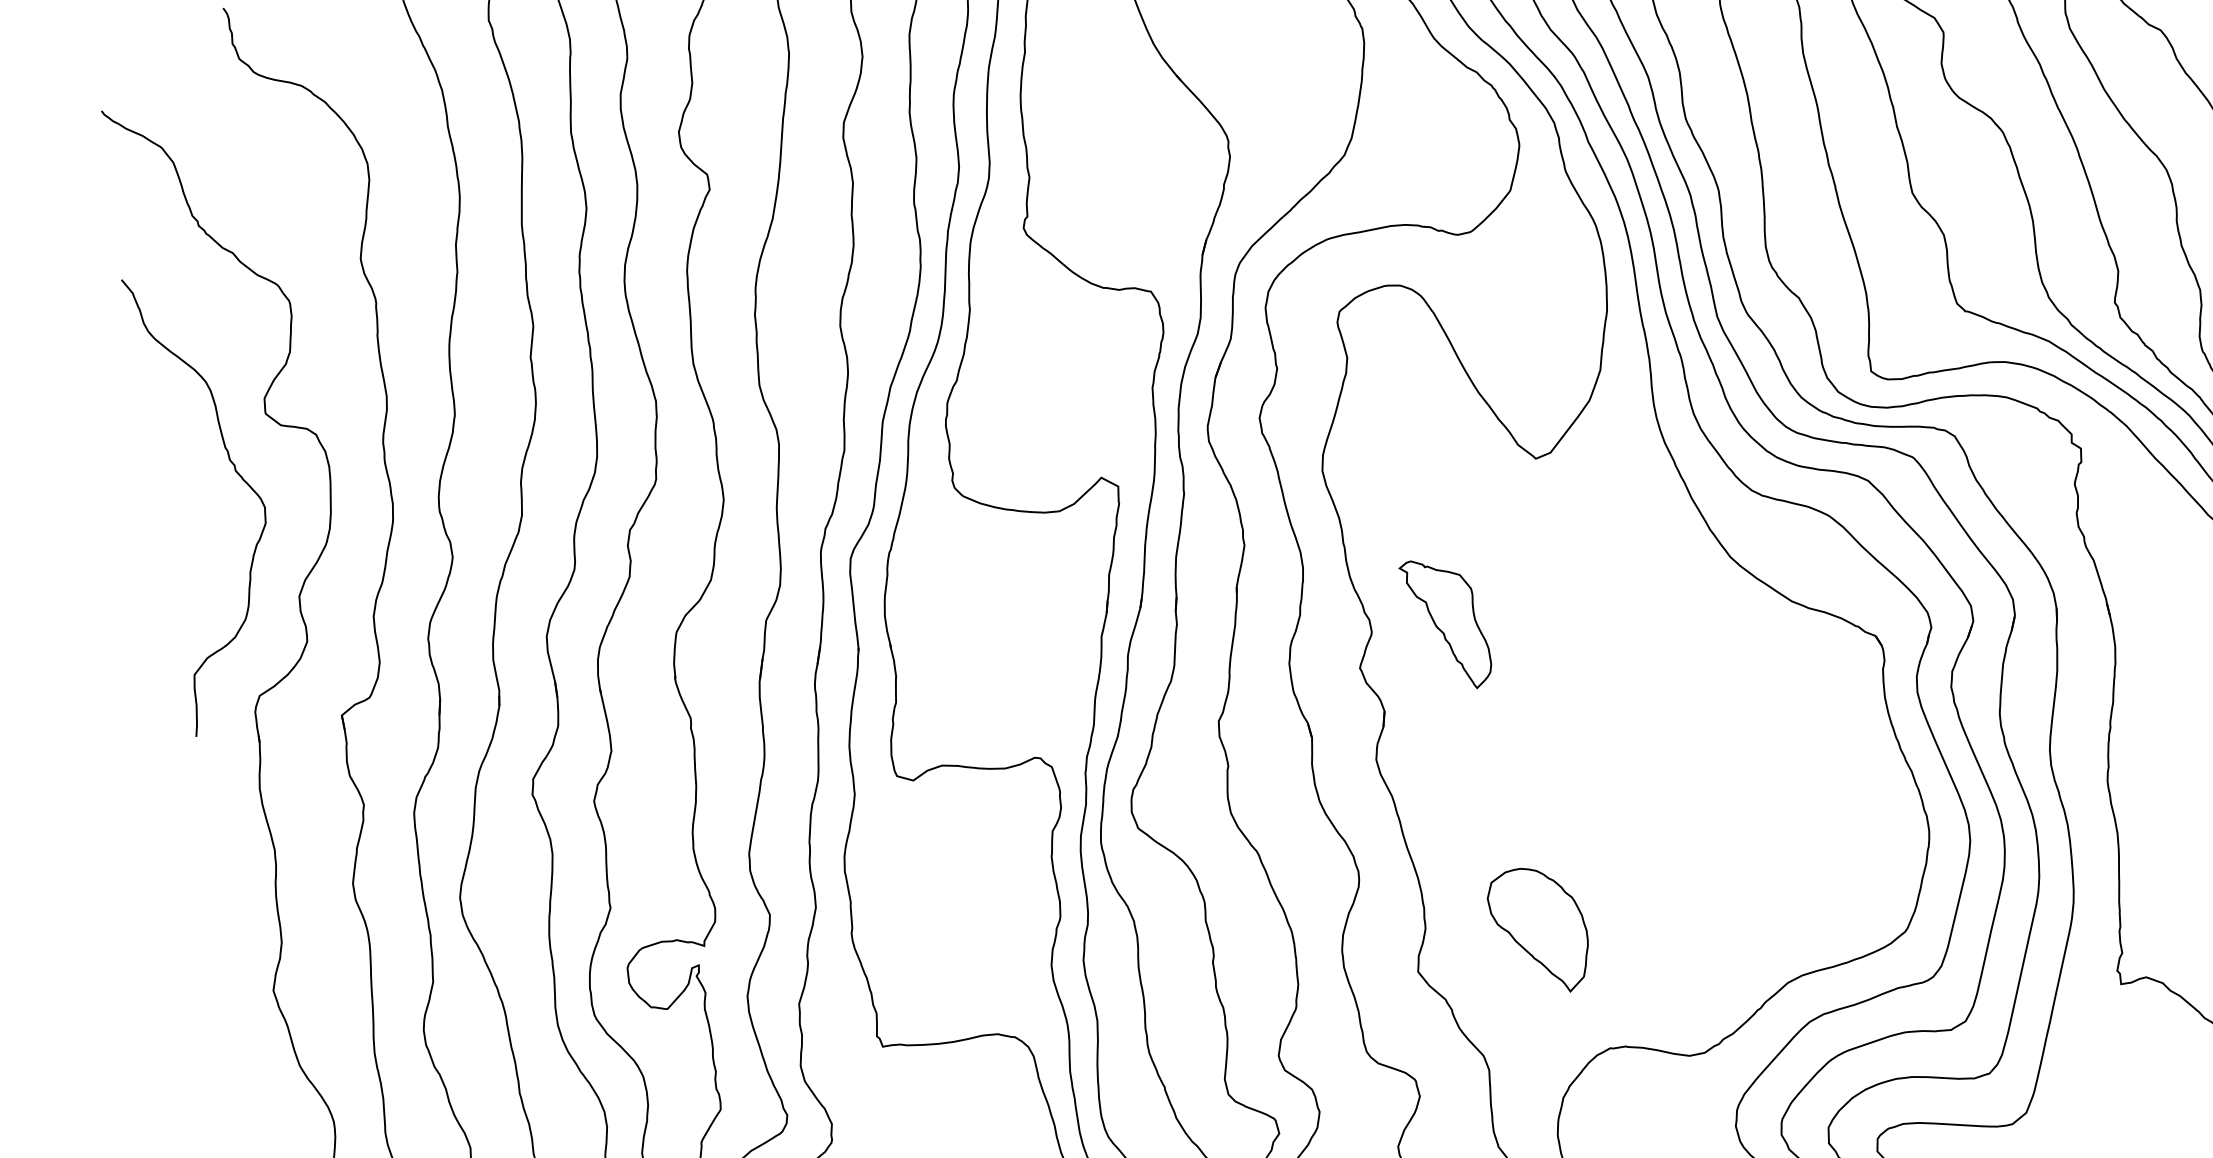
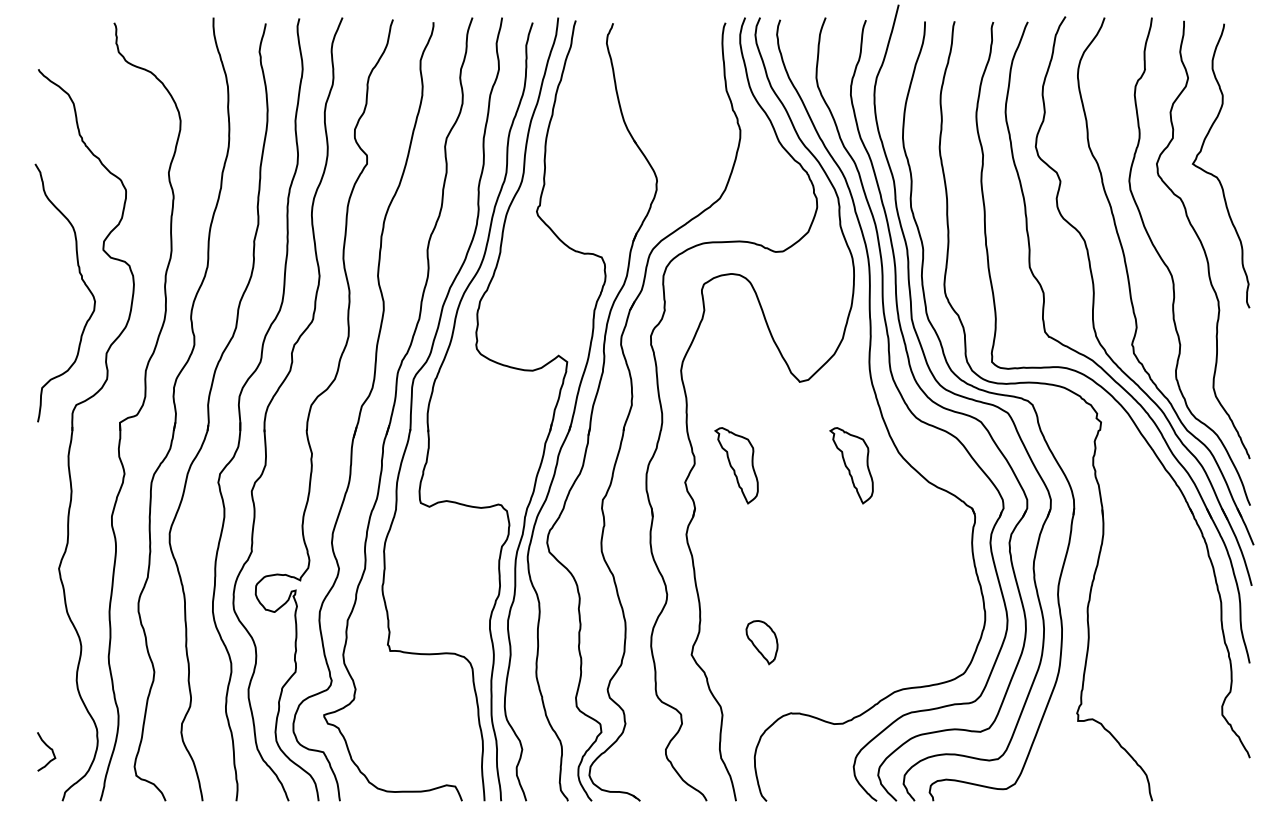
part: (1650, 592) -> (851, 465), added
part: (1538, 930) -> (761, 642), size x0.6

